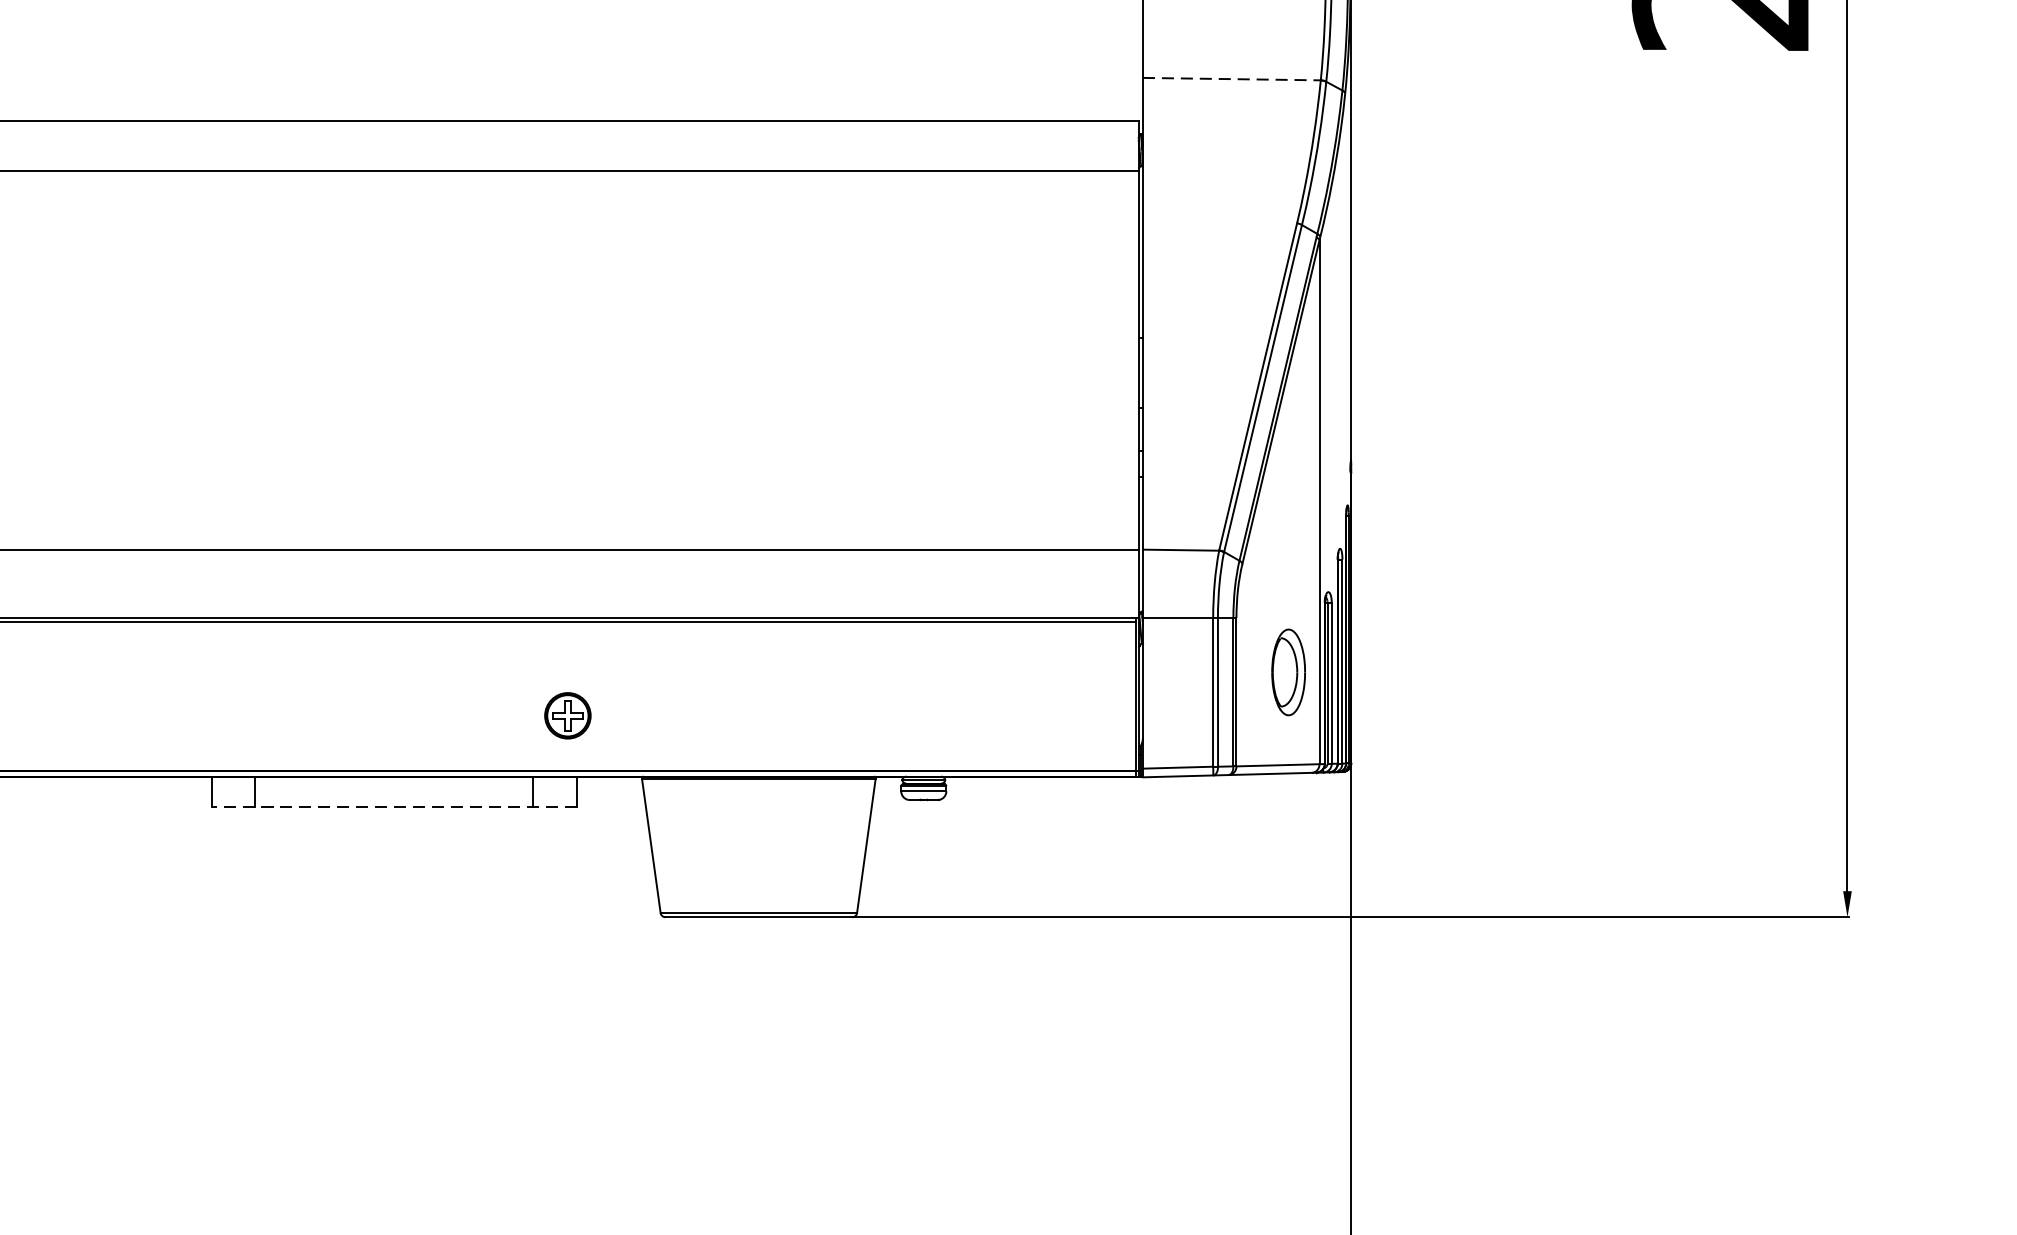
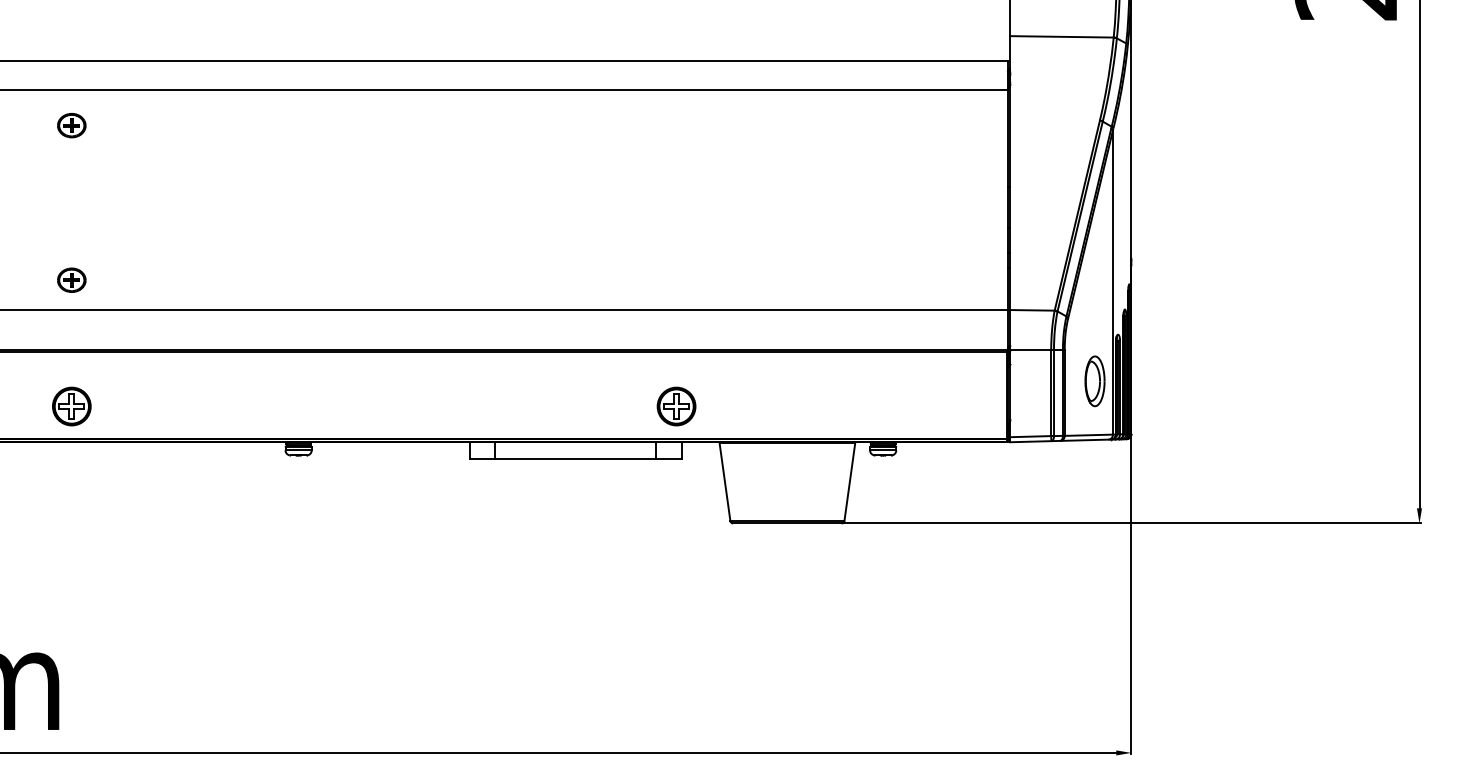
line: (1232, 78) -> (1062, 36), dashed -> solid
part: (567, 715) -> (676, 406), size x1.43
line: (393, 807) -> (575, 459), dashed -> solid

